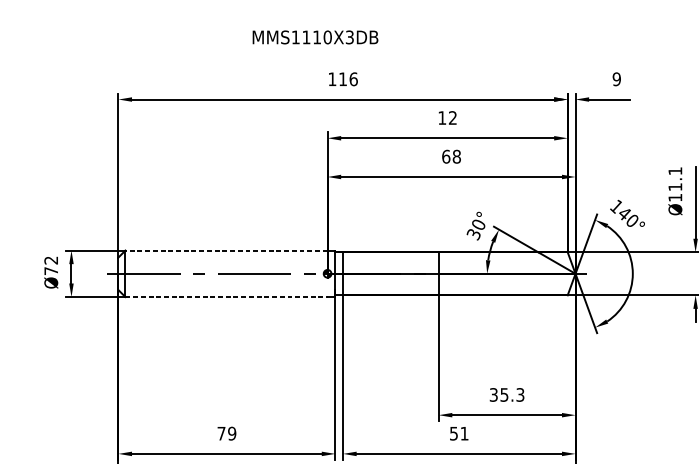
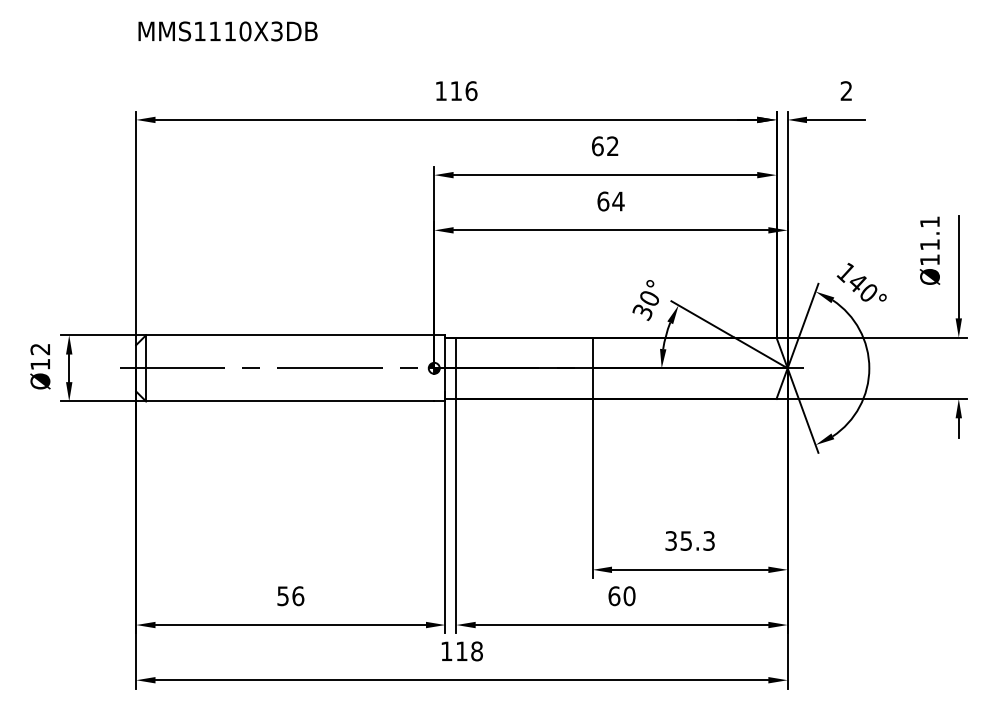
text: (315, 37) -> (227, 31), moved
text: (616, 79) -> (846, 91), 9 -> 2
text: (442, 118) -> (597, 146), 12 -> 62
text: (456, 156) -> (618, 201), 68 -> 64
line: (226, 250) -> (289, 335), dashed -> solid
text: (50, 271) -> (39, 364), Ø72 -> Ø12
line: (226, 297) -> (290, 401), dashed -> solid
text: (226, 433) -> (290, 596), 79 -> 56
text: (458, 433) -> (621, 596), 51 -> 60

